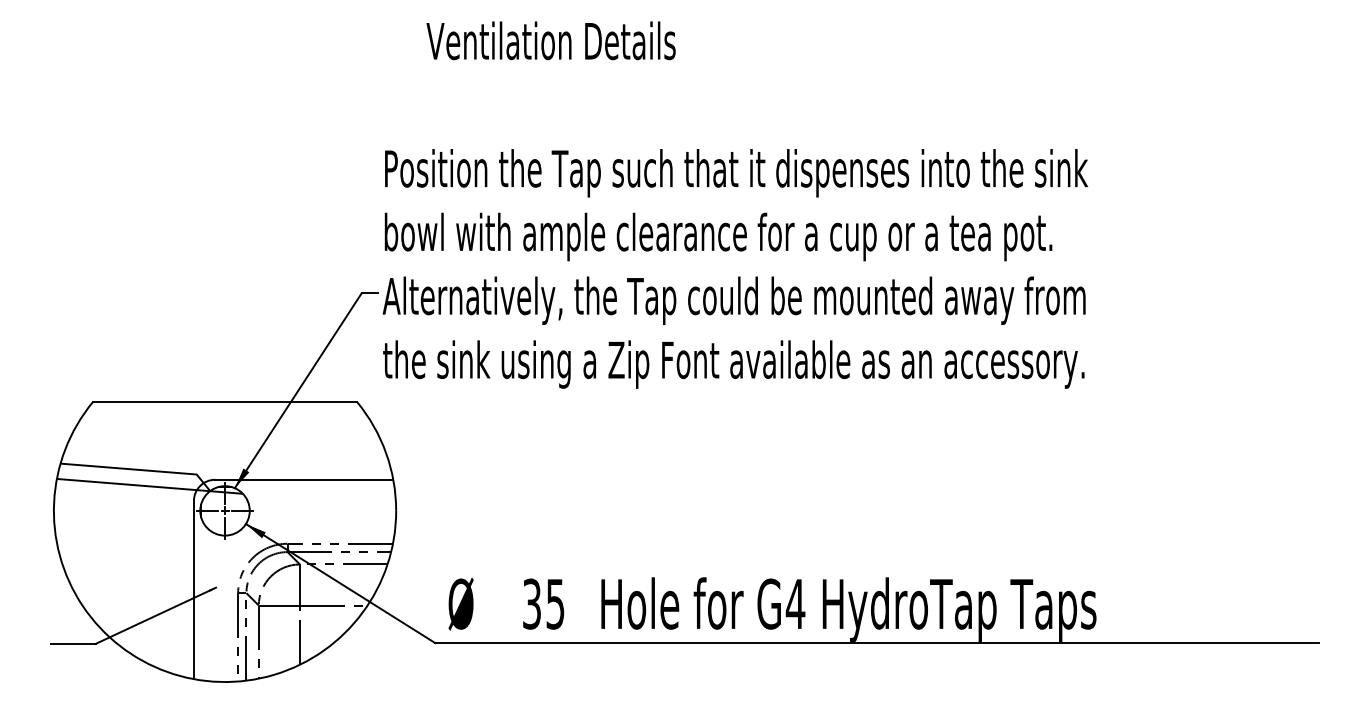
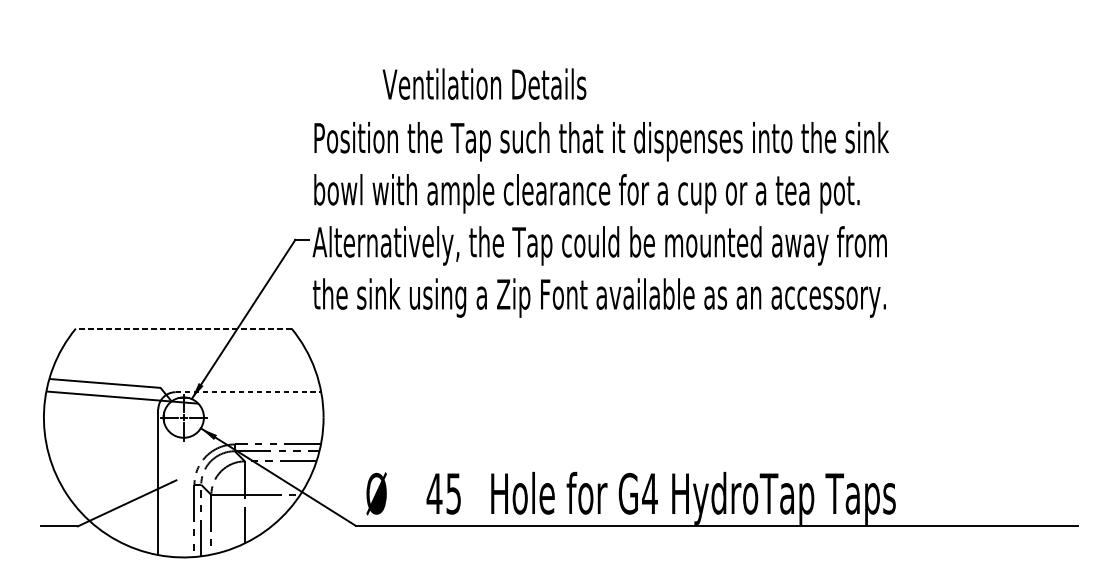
text: (550, 40) -> (484, 83), moved
line: (224, 402) -> (183, 329), solid -> dashed
line: (304, 479) -> (248, 391), solid -> dashed
text: (531, 603) -> (434, 493), 35 -> 45

